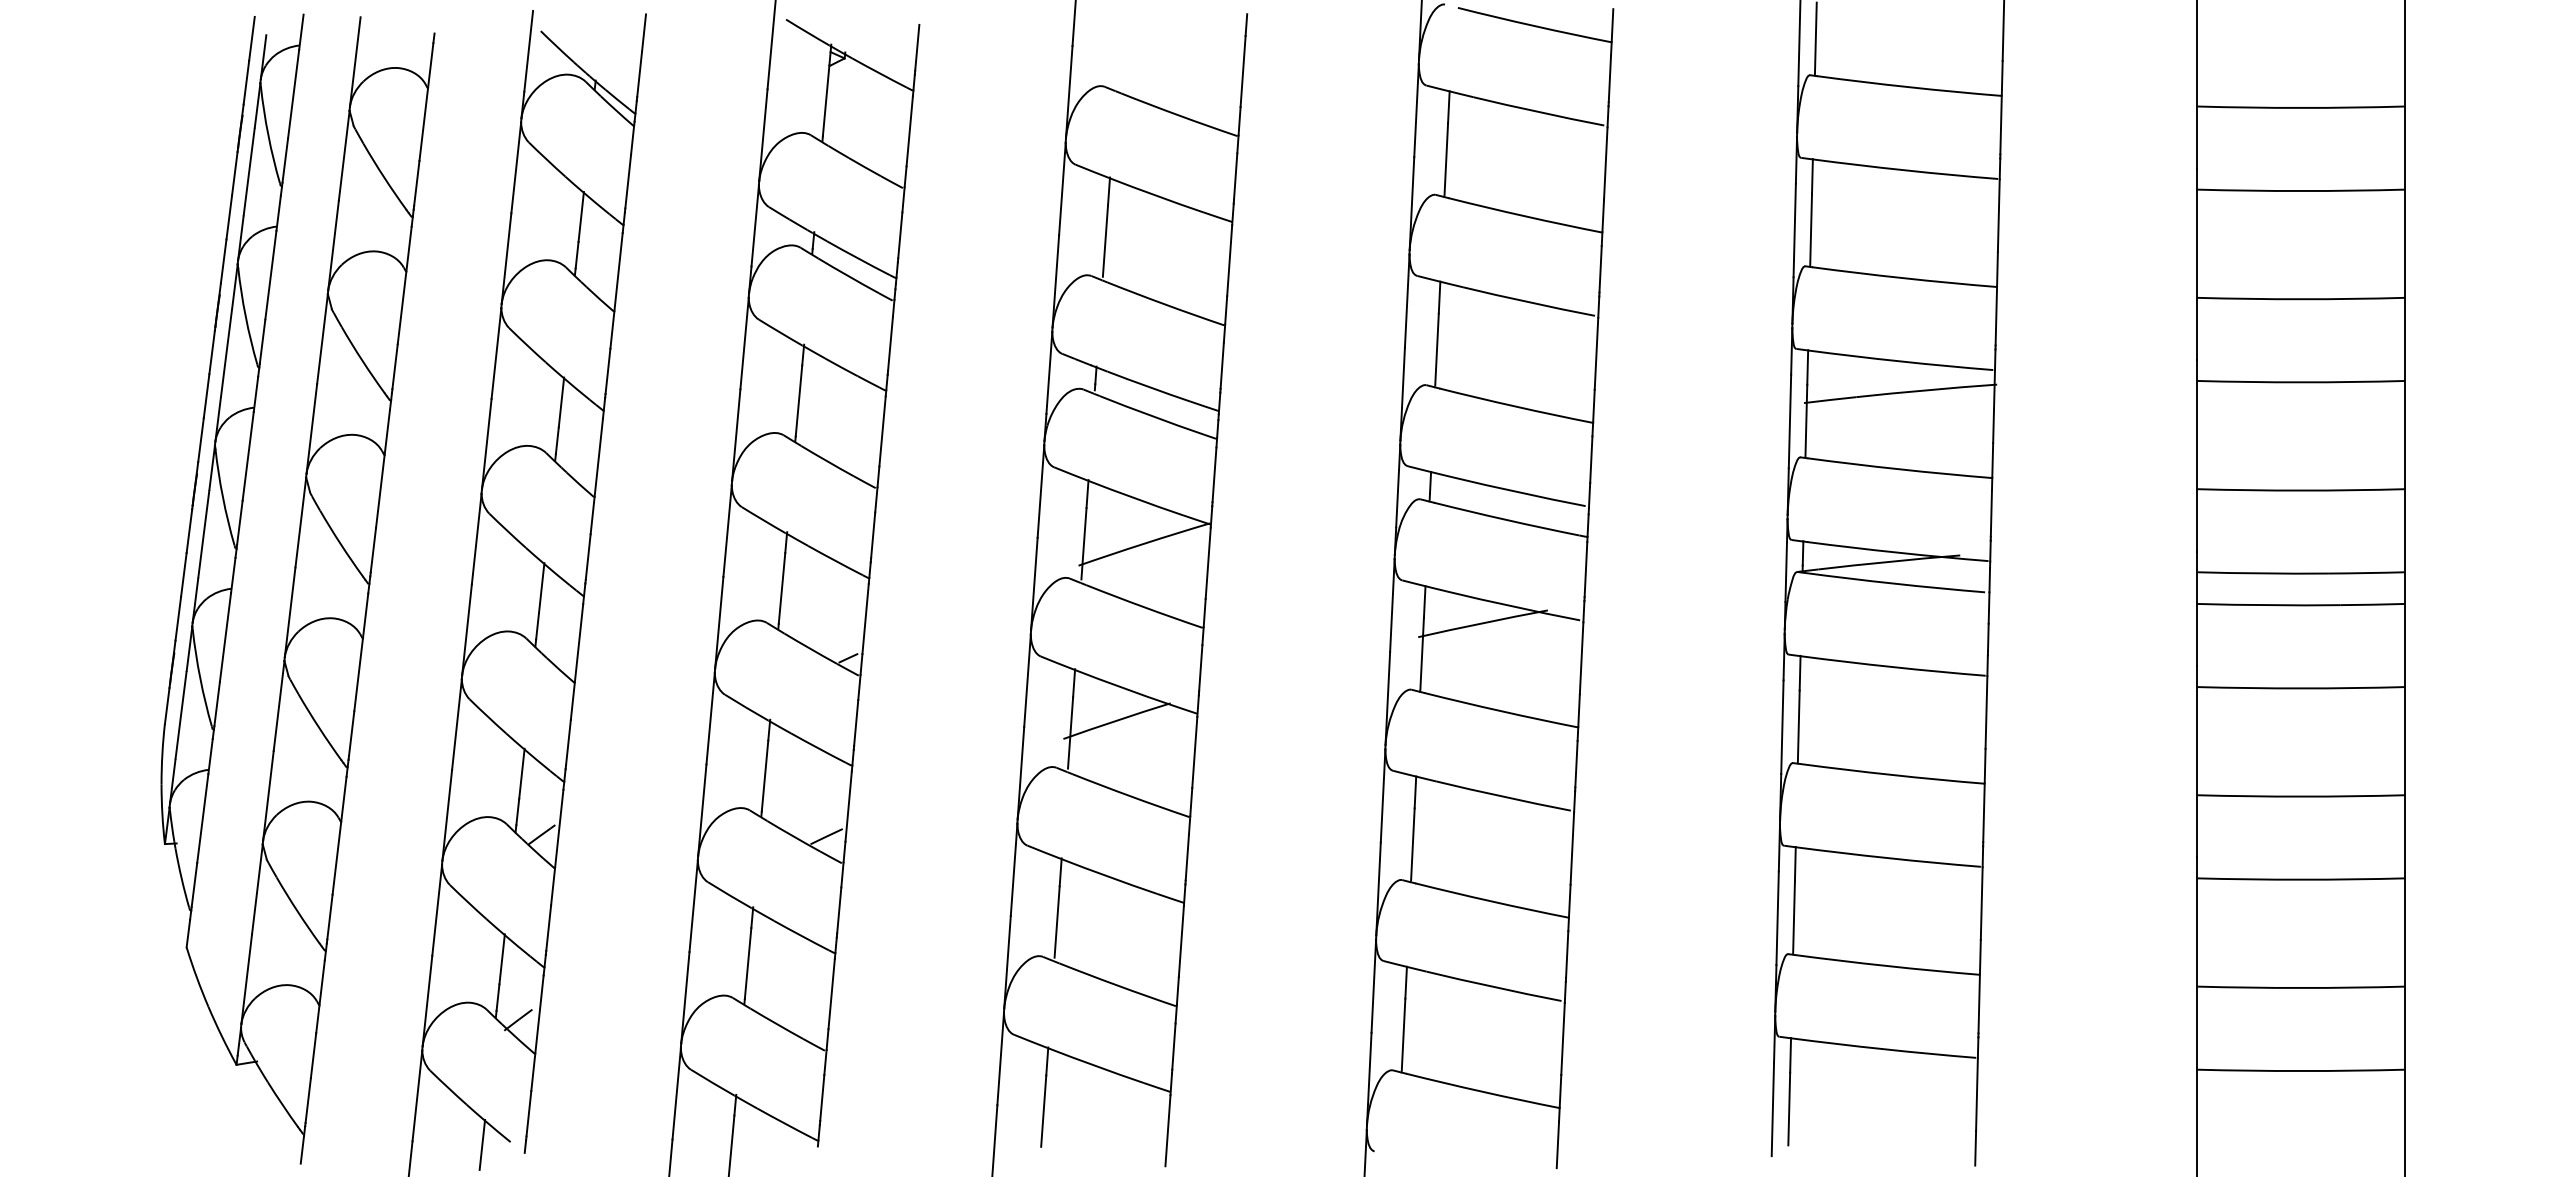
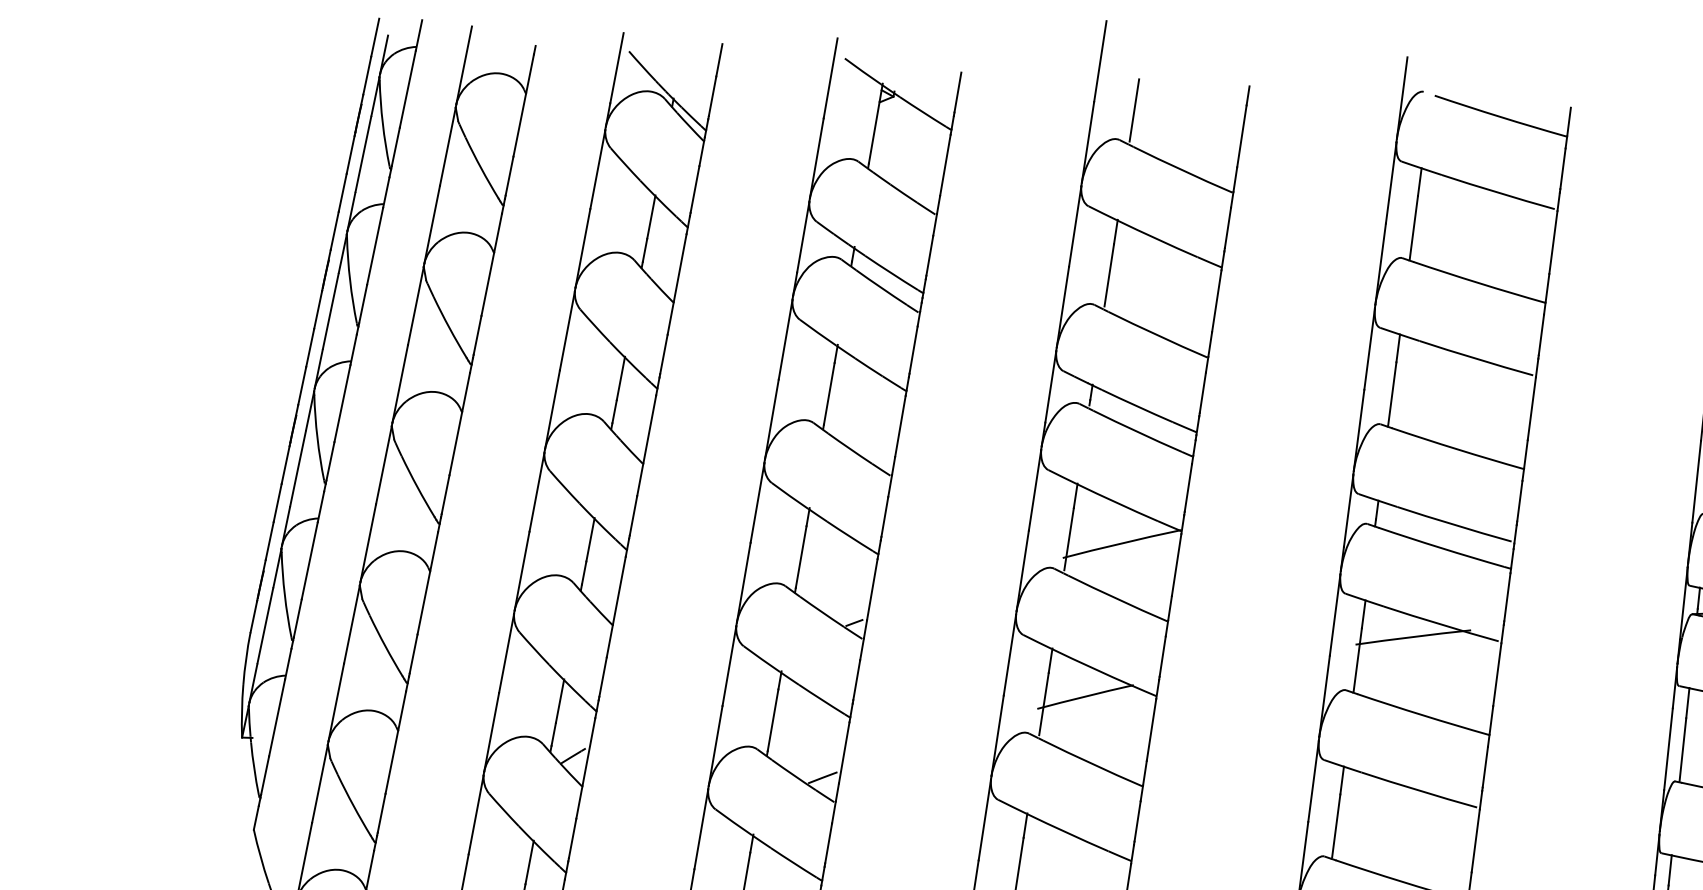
line: (1118, 51) -> (1134, 109), added

